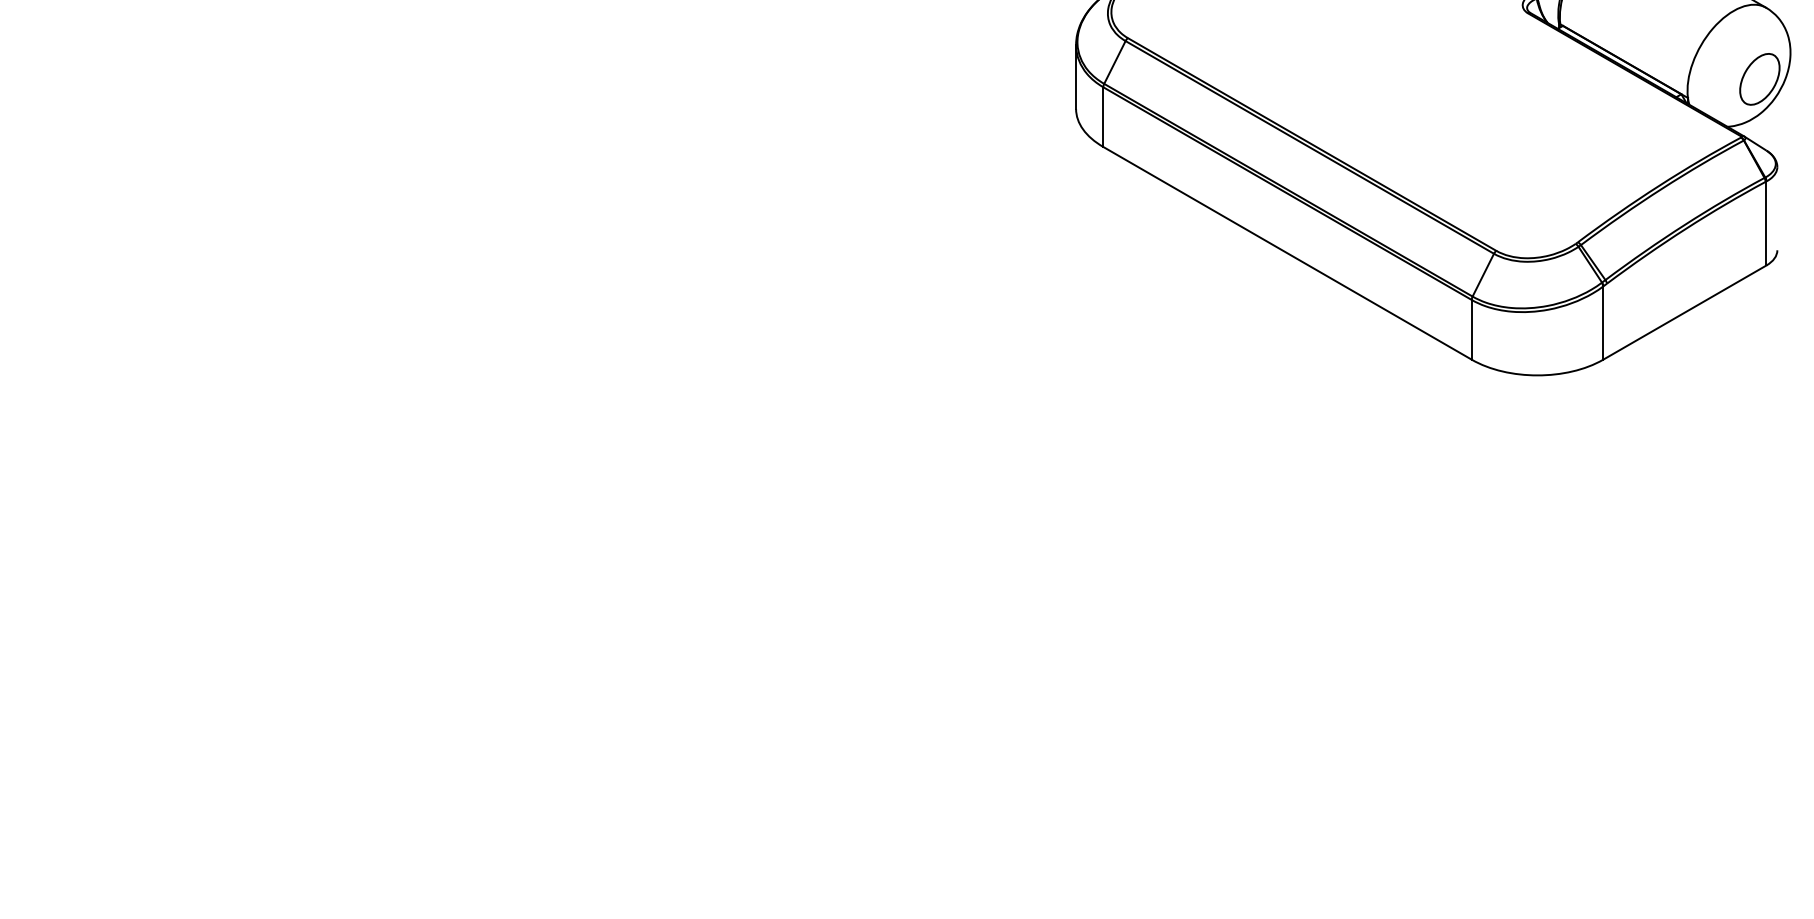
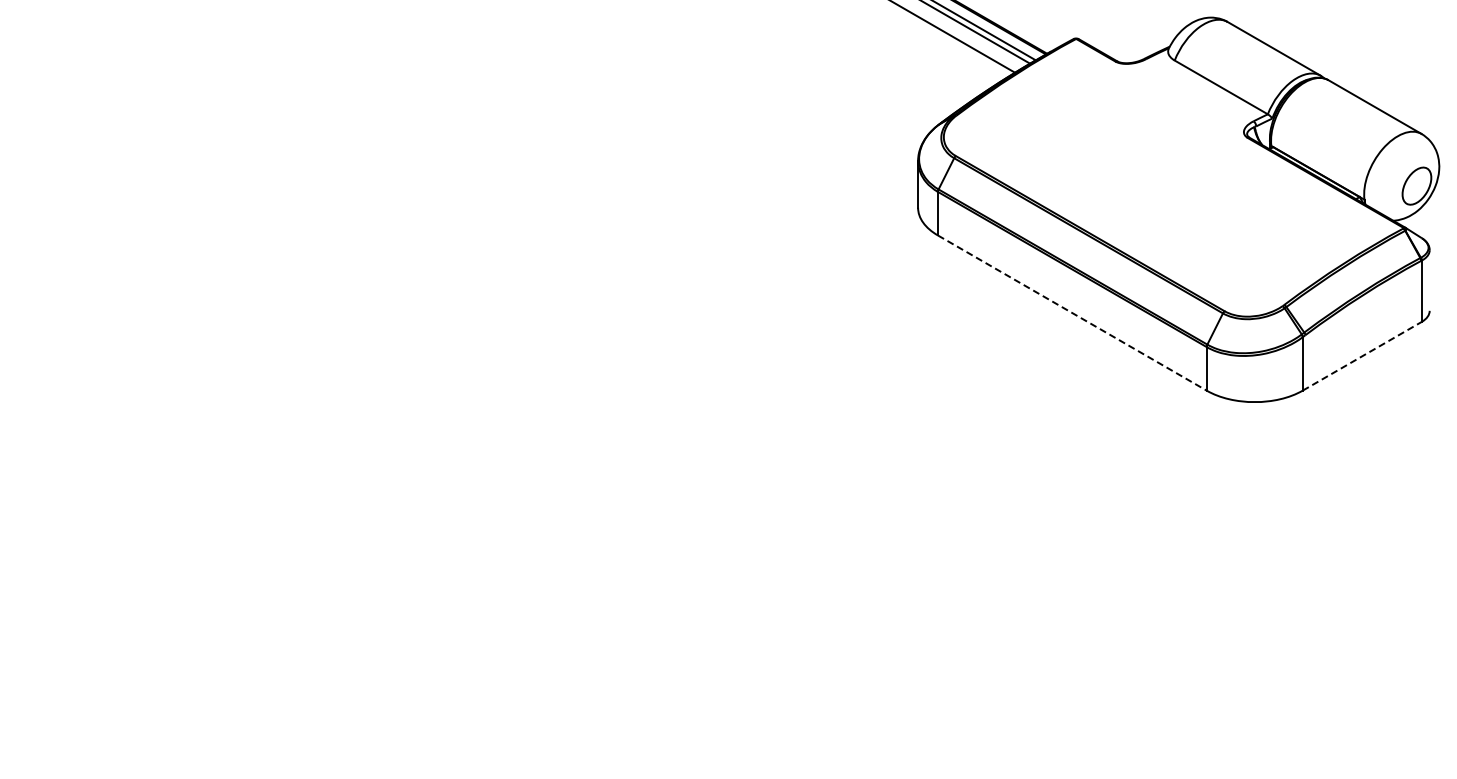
line: (1287, 253) -> (1072, 313), solid -> dashed
line: (1685, 312) -> (1362, 356), solid -> dashed

